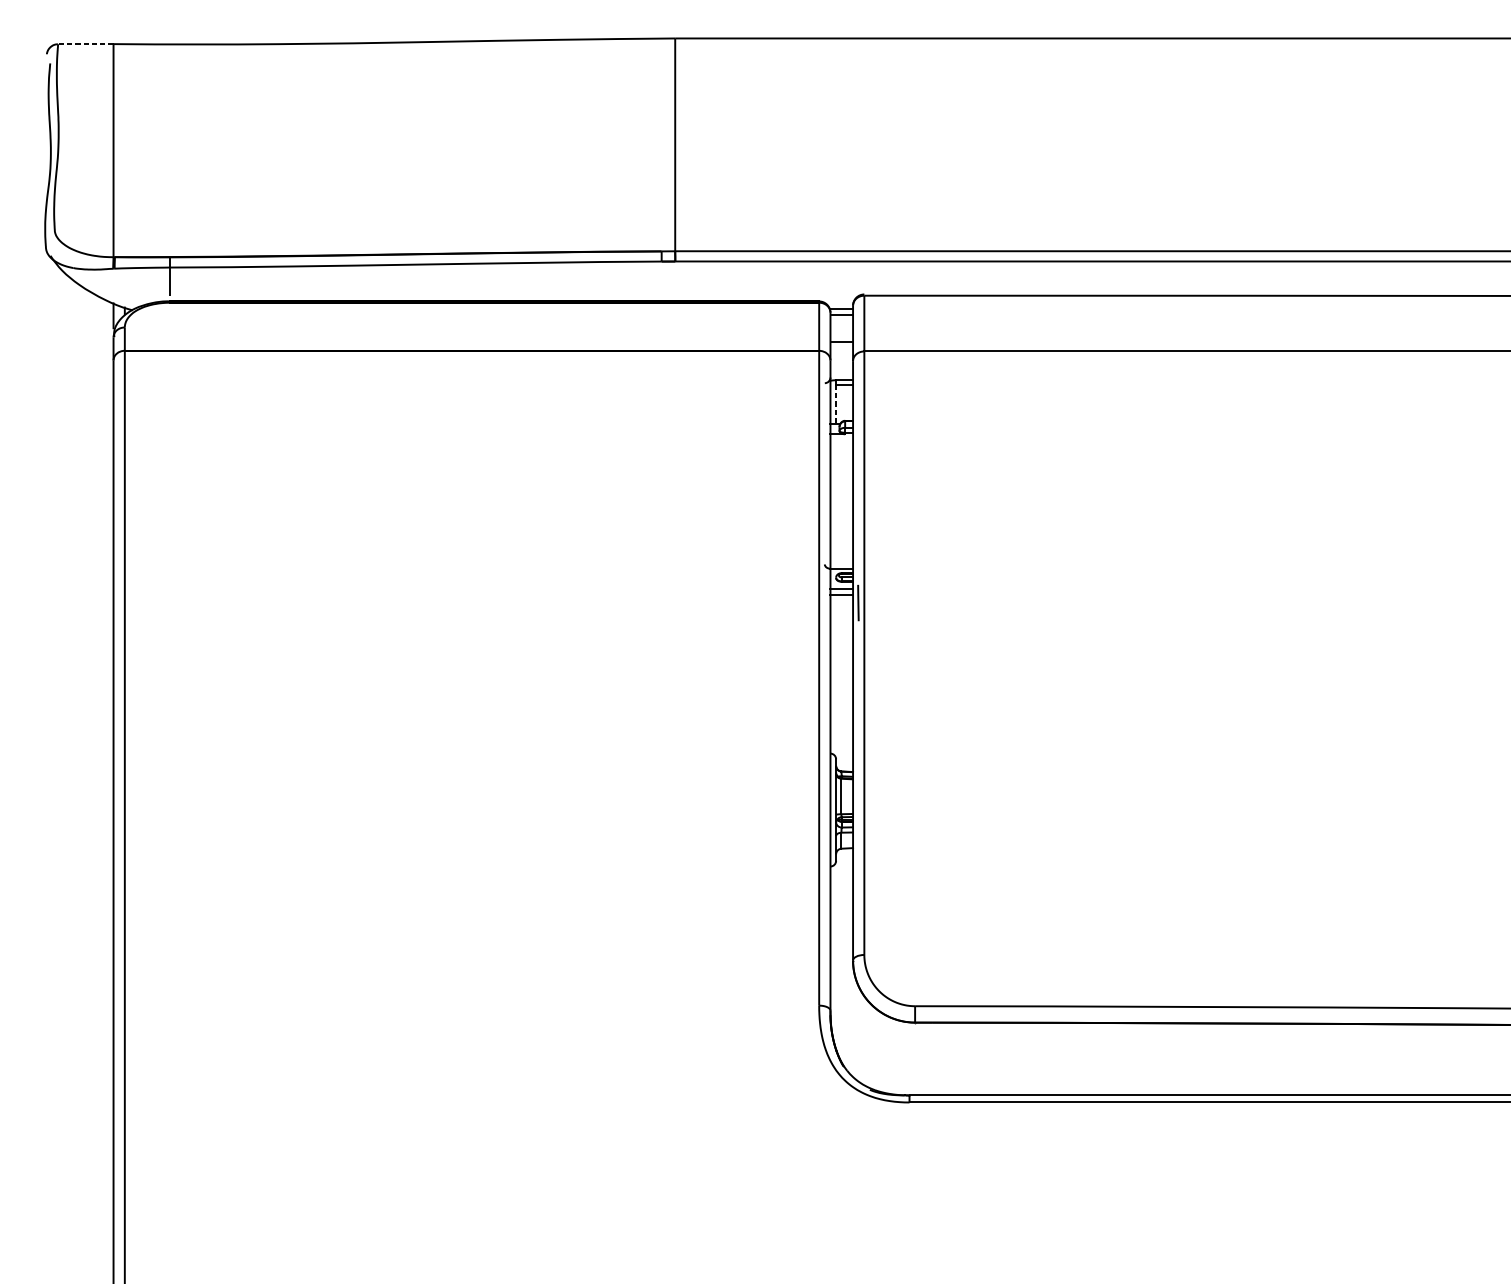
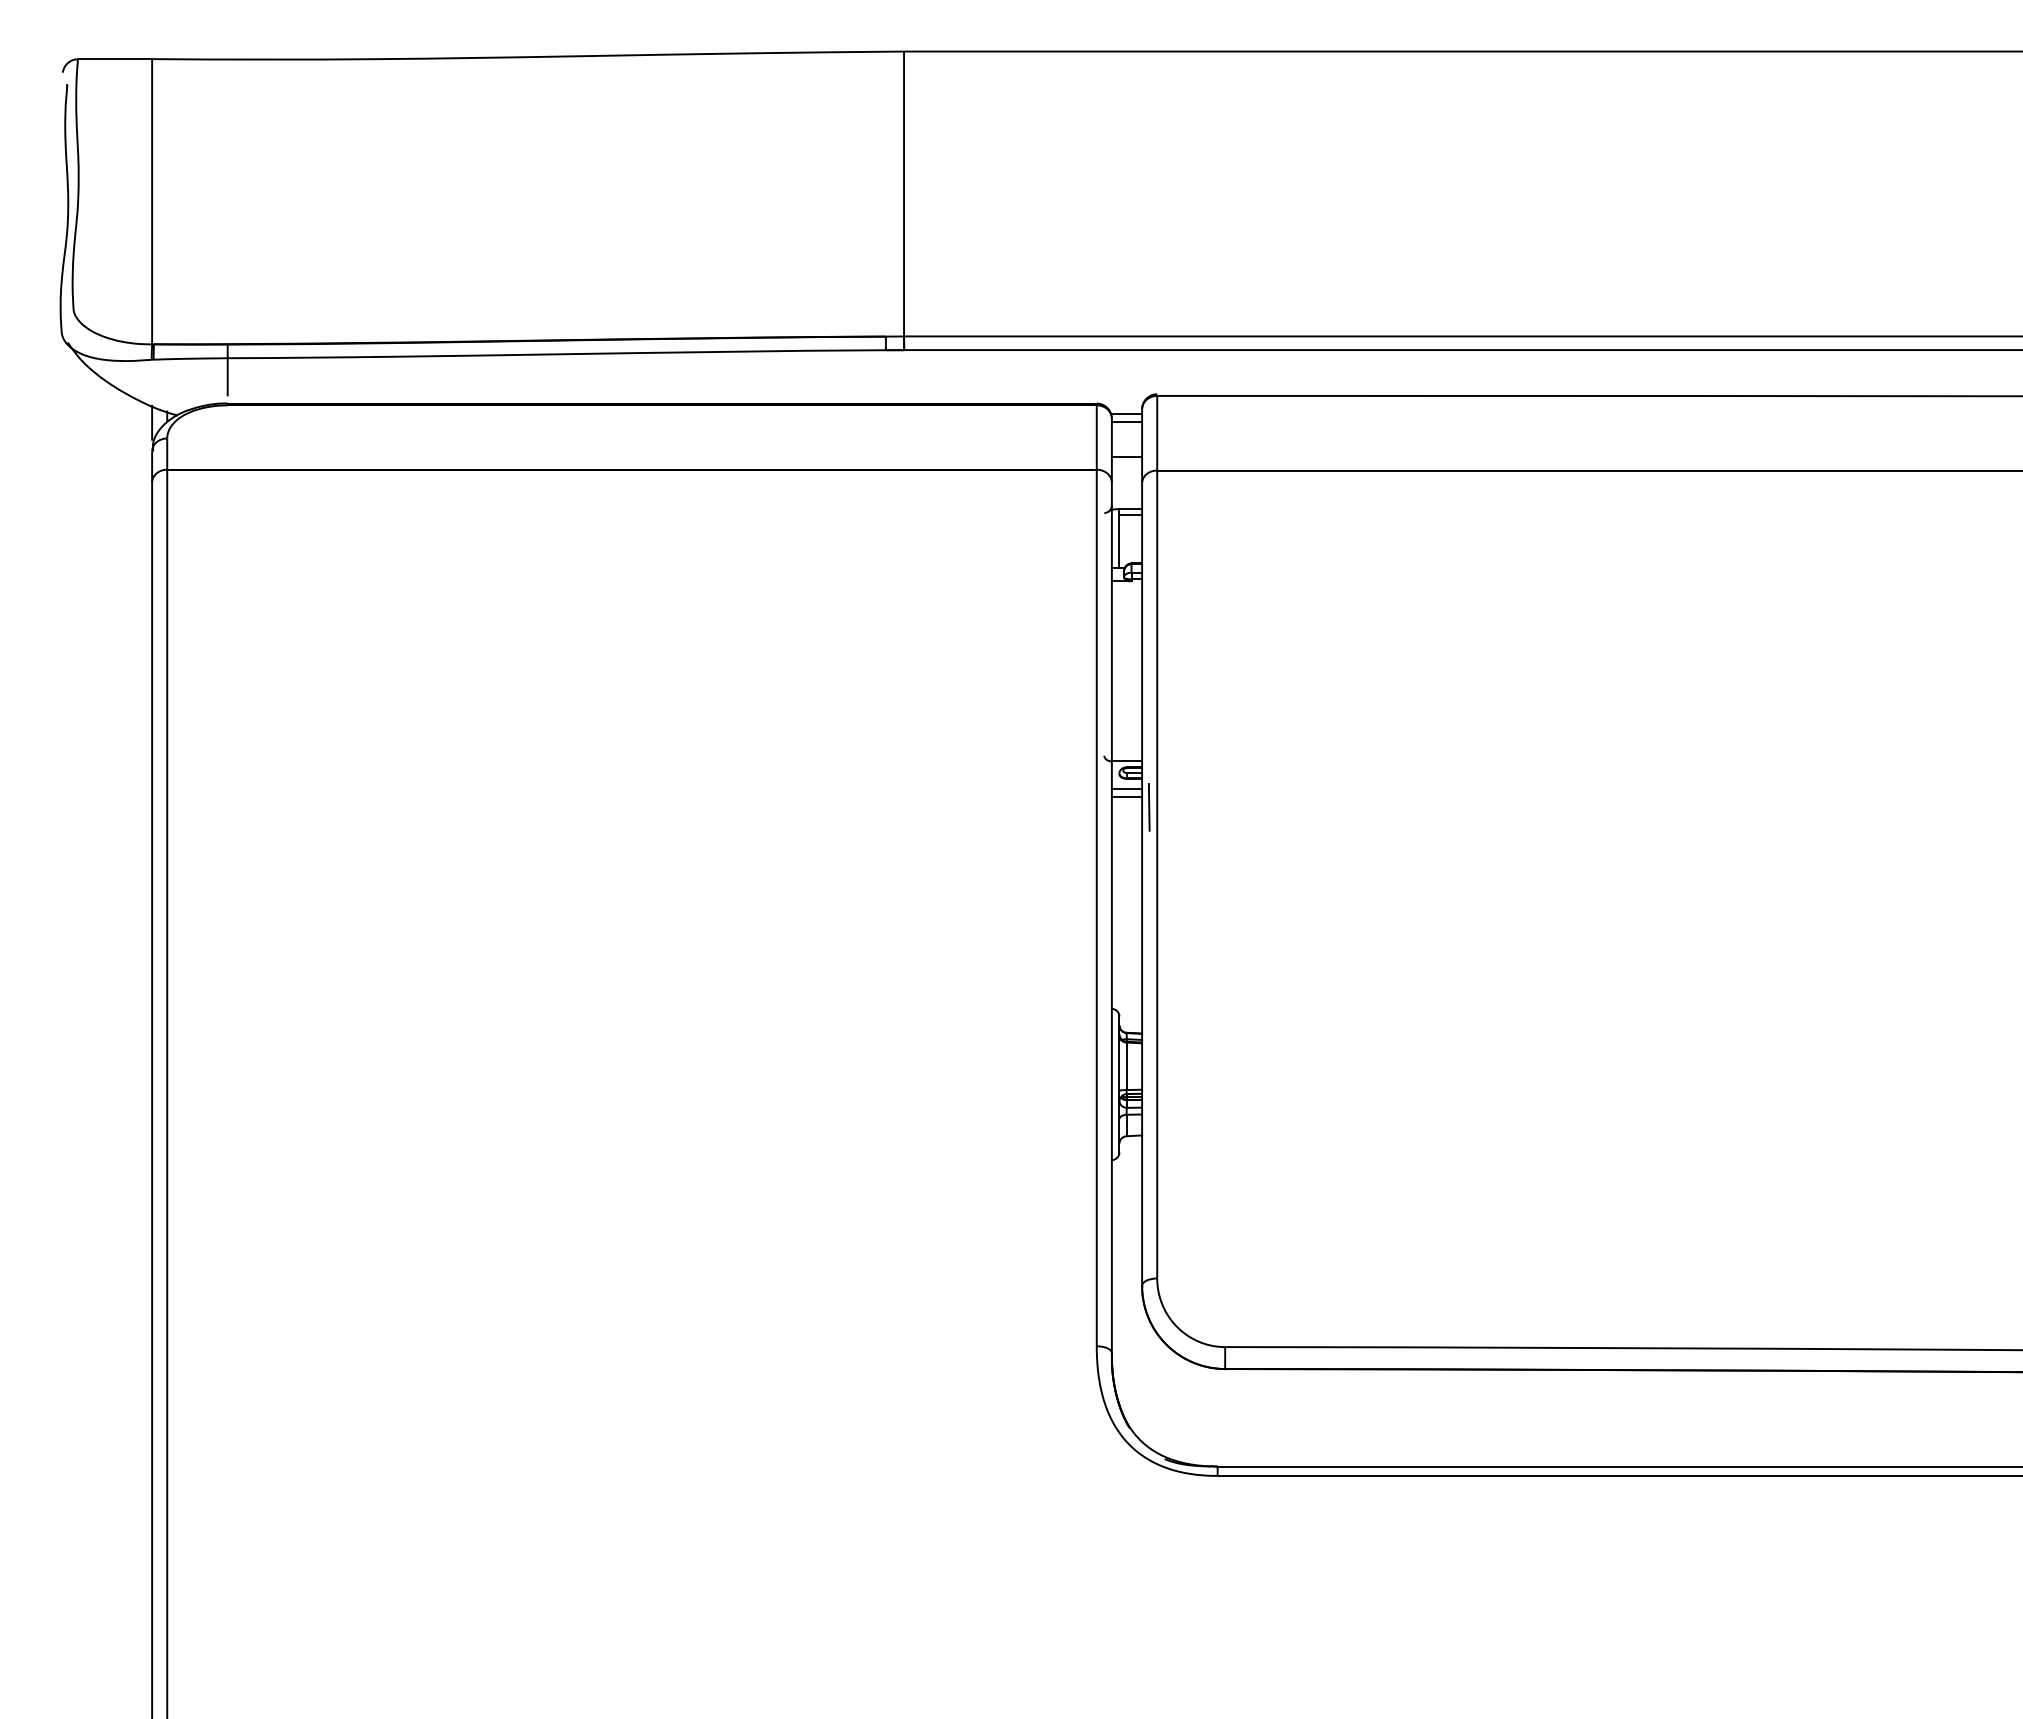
line: (85, 44) -> (114, 59), dashed -> solid
line: (836, 405) -> (1119, 542), dashed -> solid

